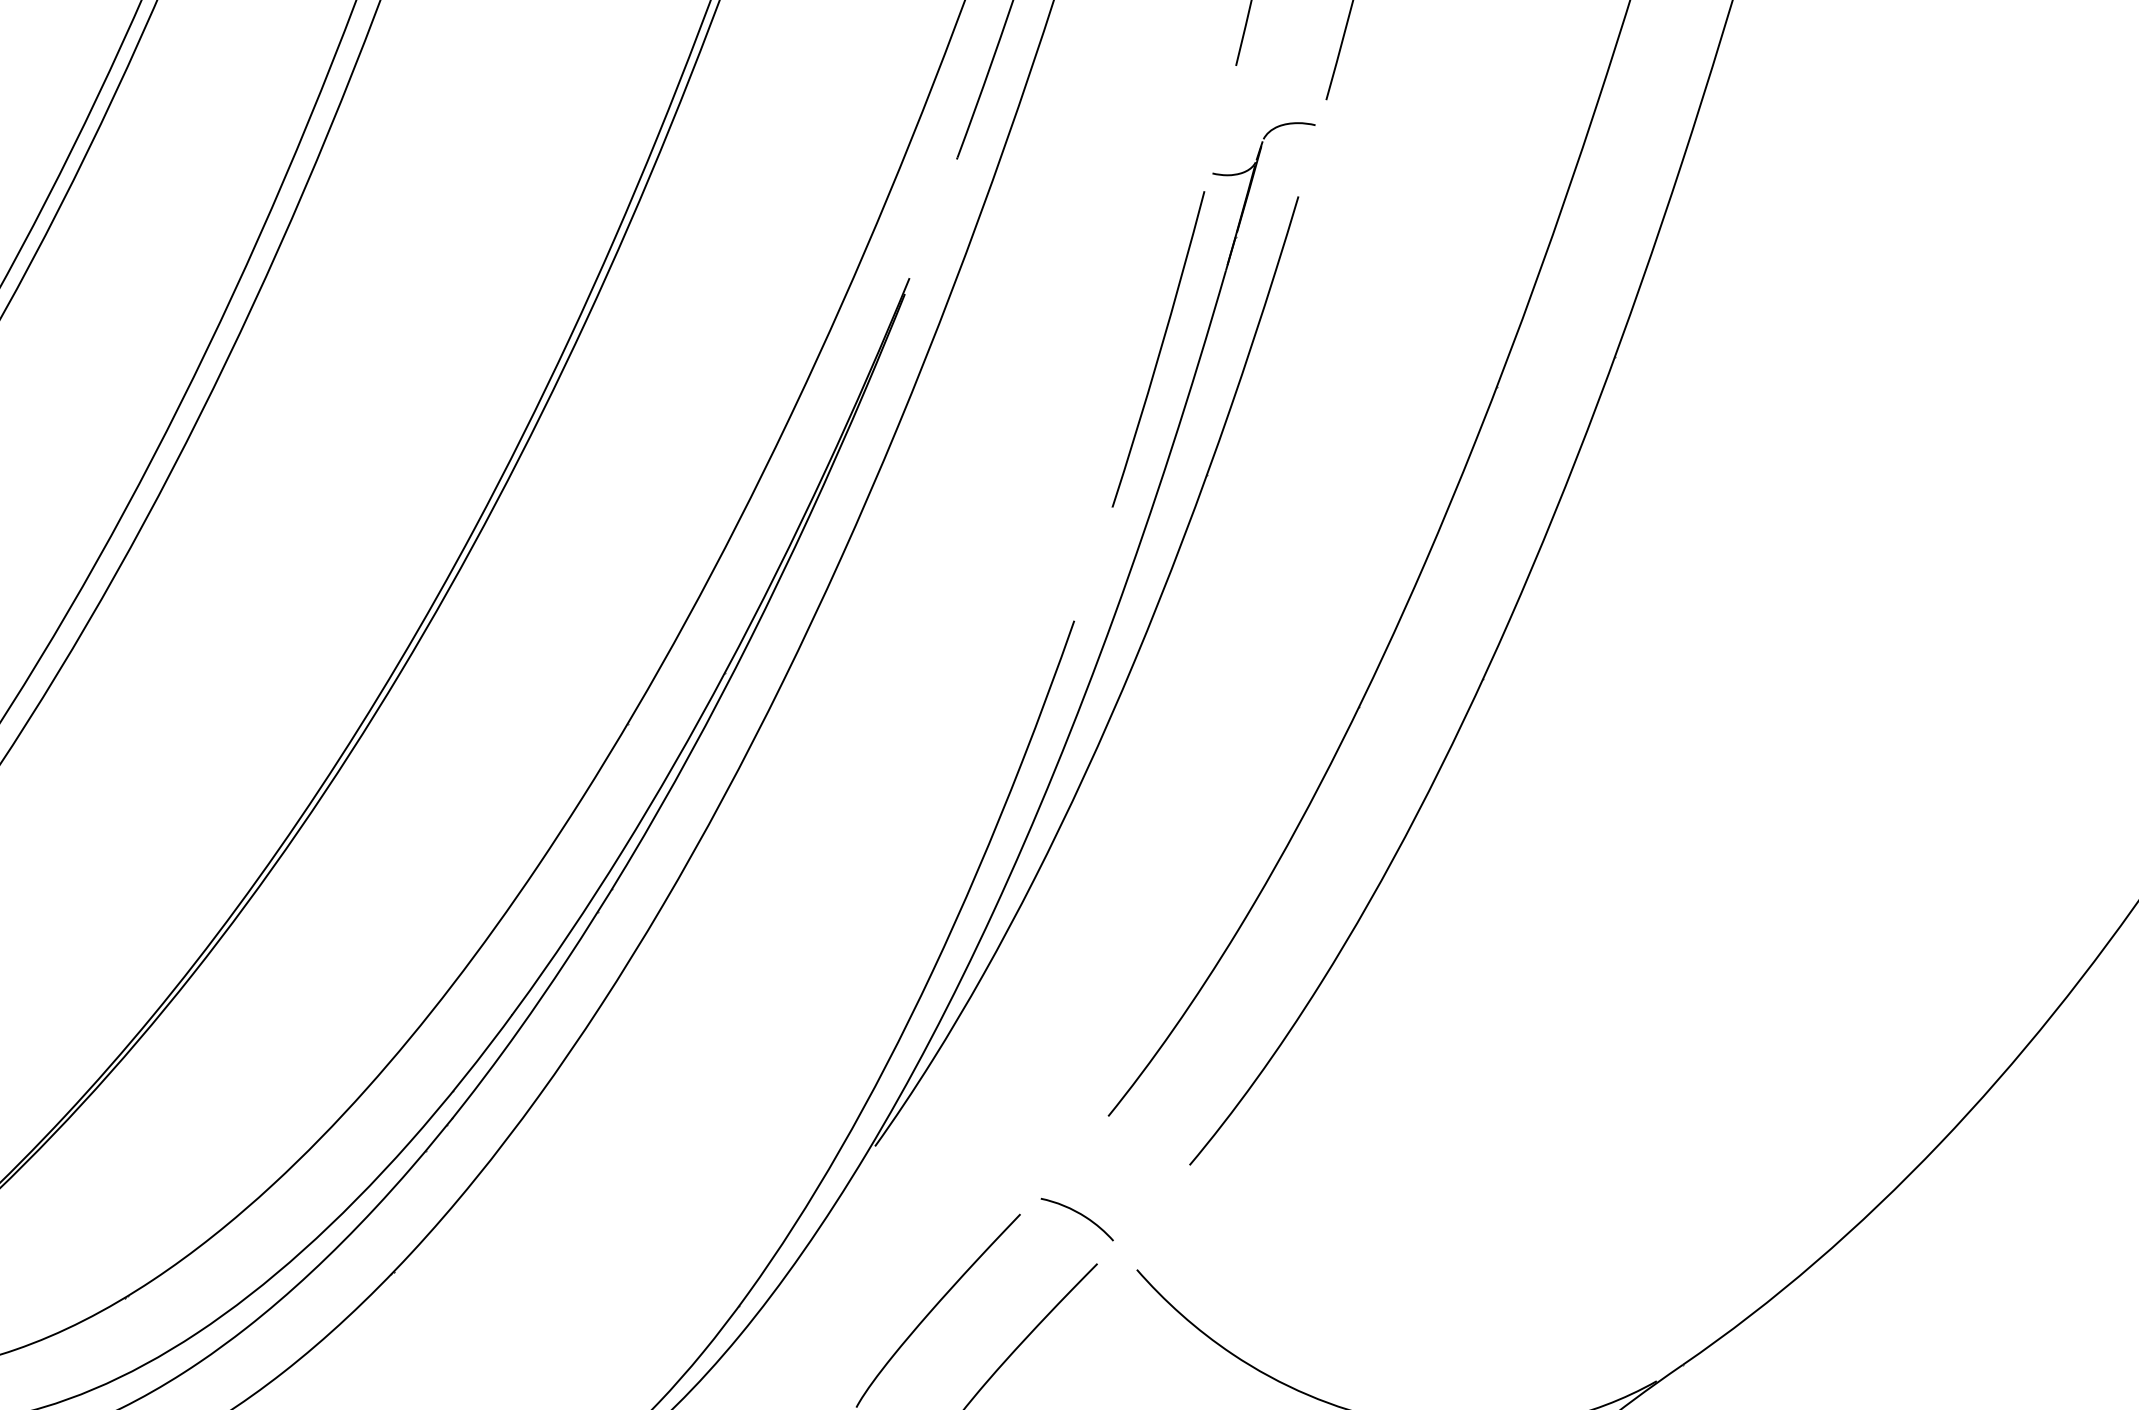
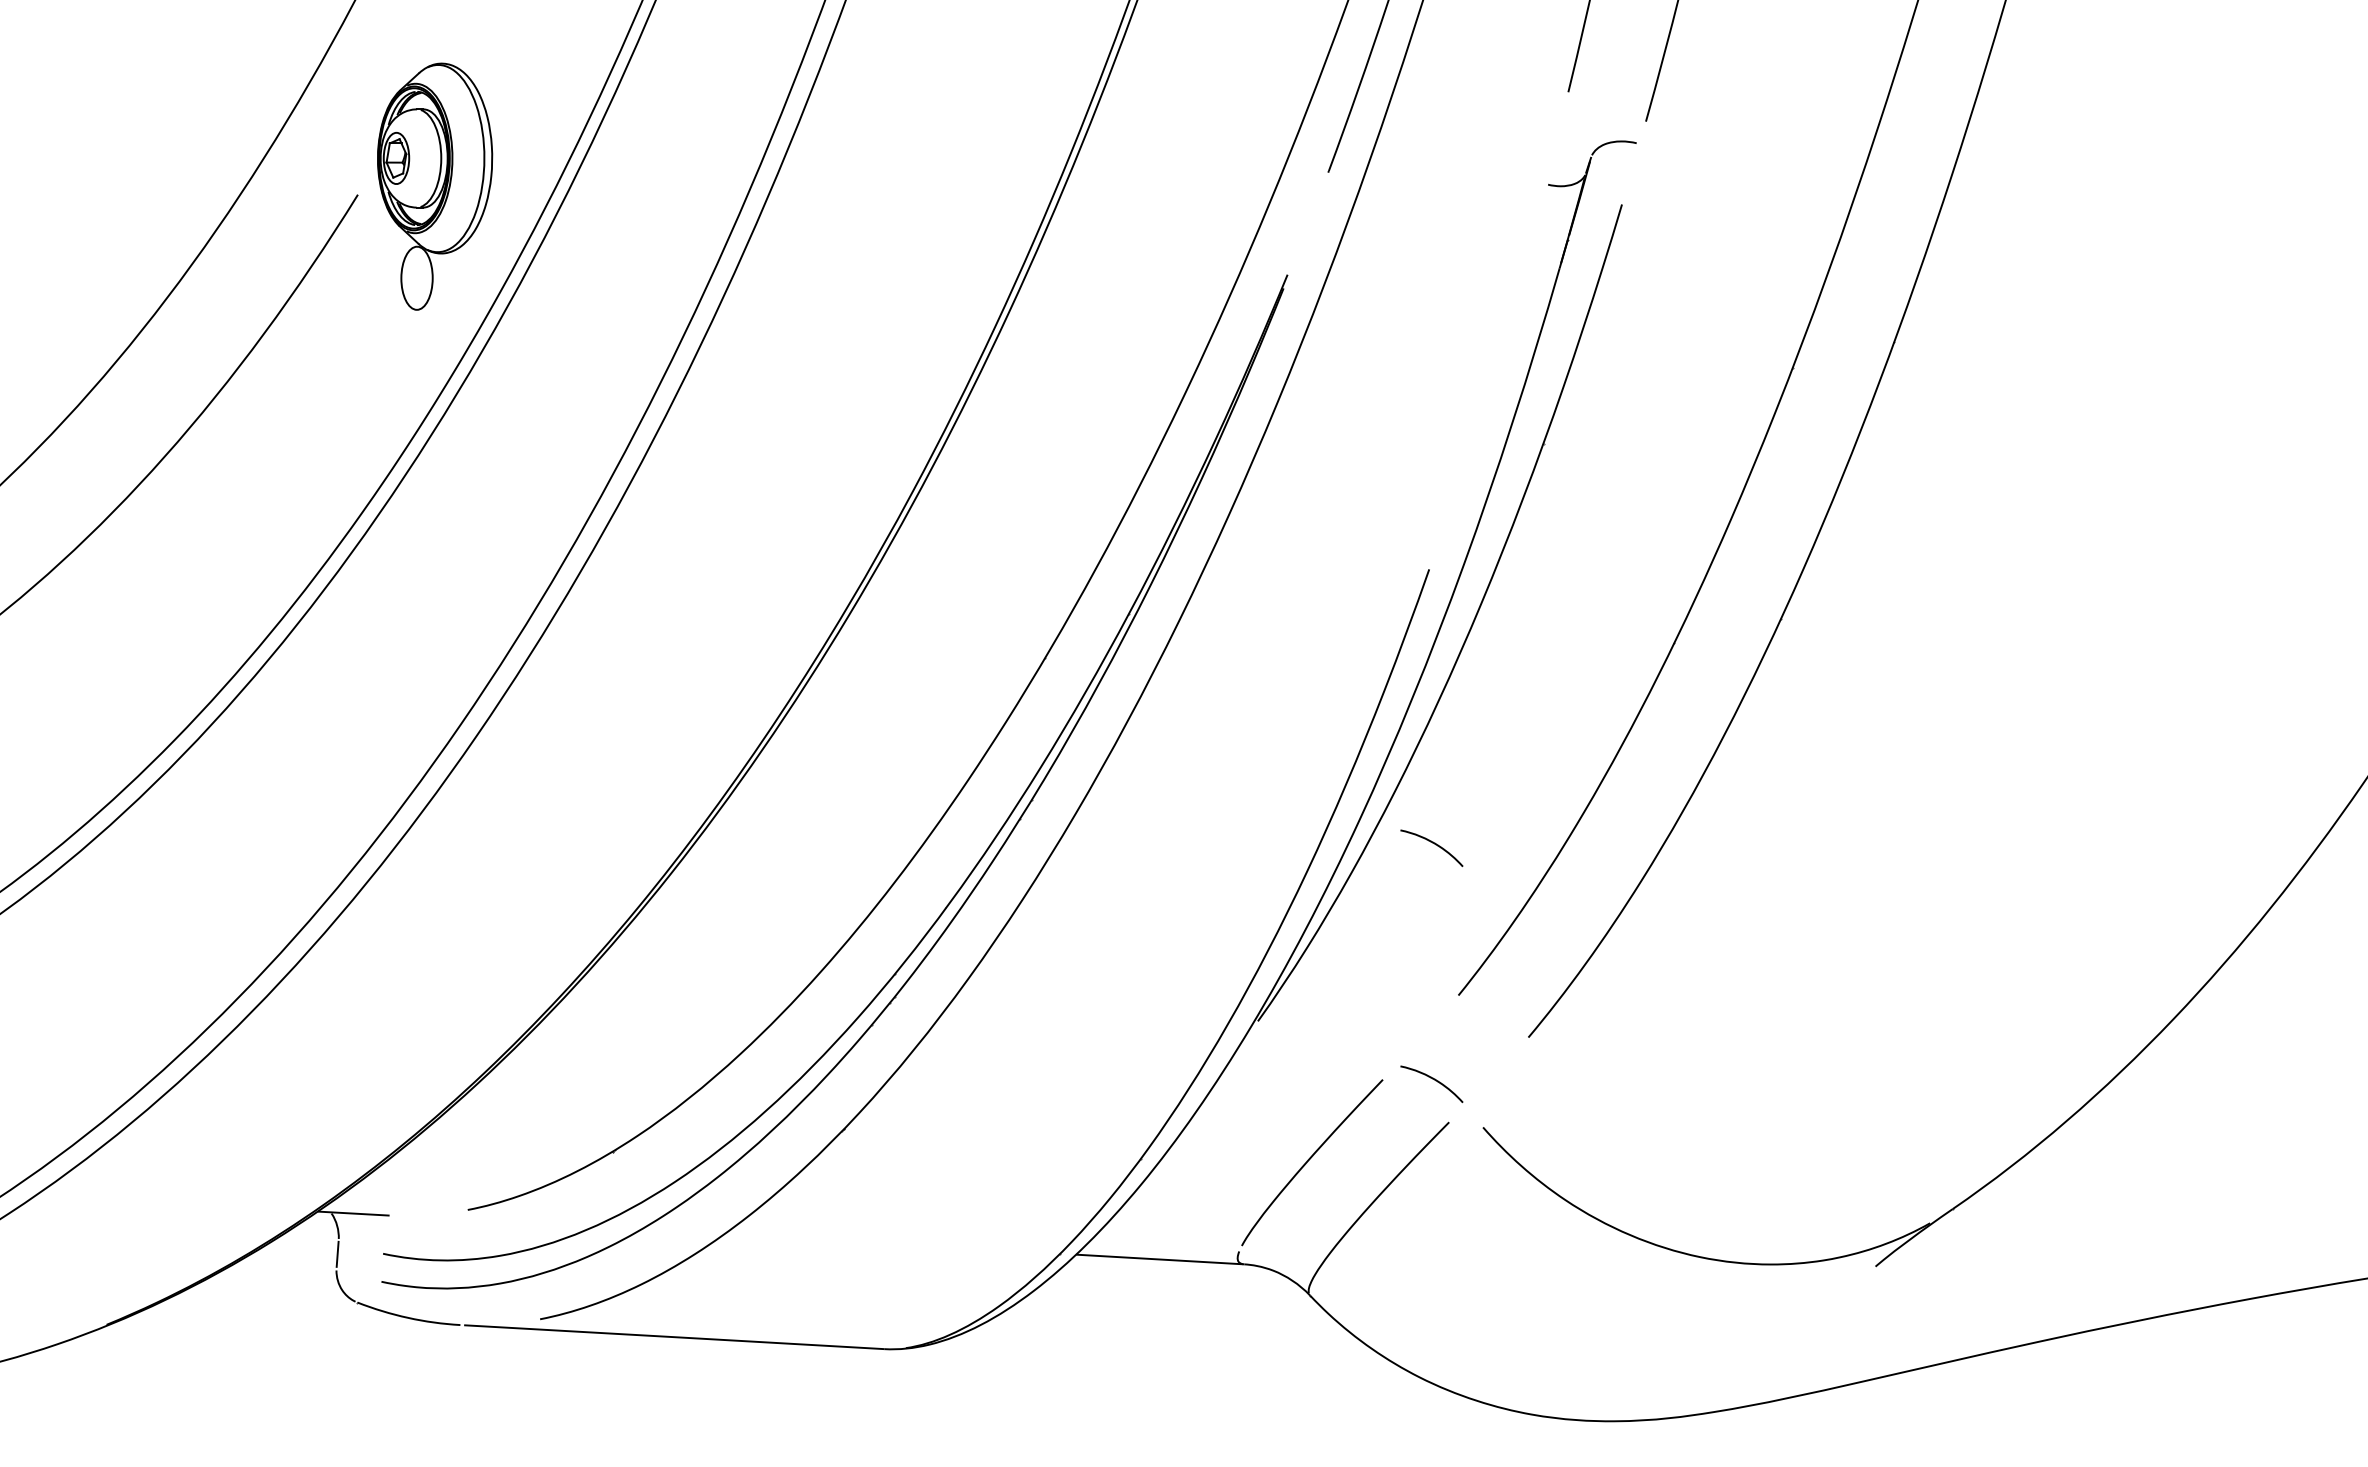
curve: (1159, 348) -> (1502, 335), removed
curve: (1078, 939) -> (1432, 843), added

